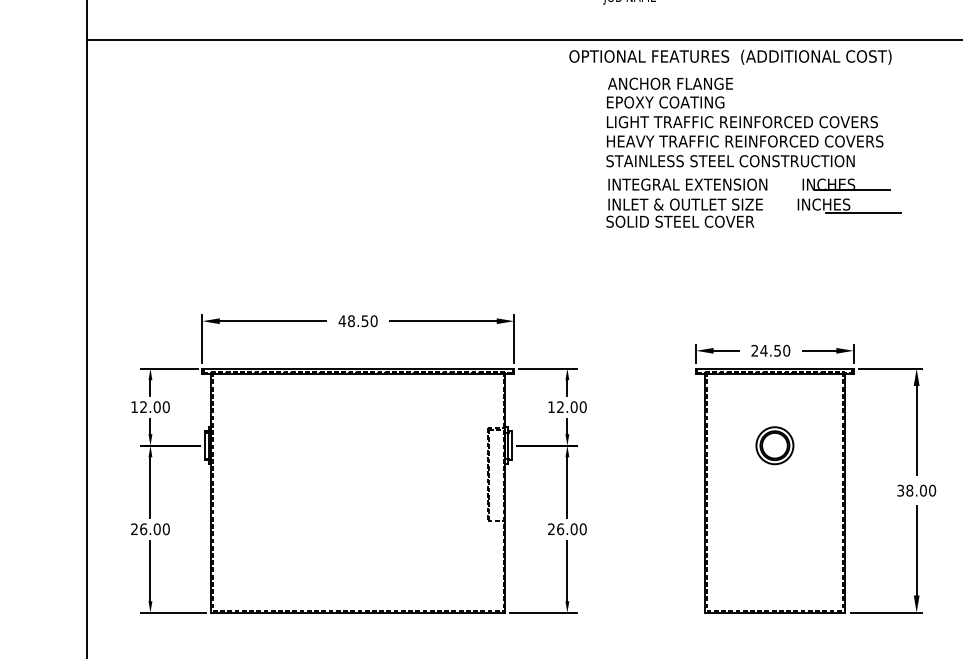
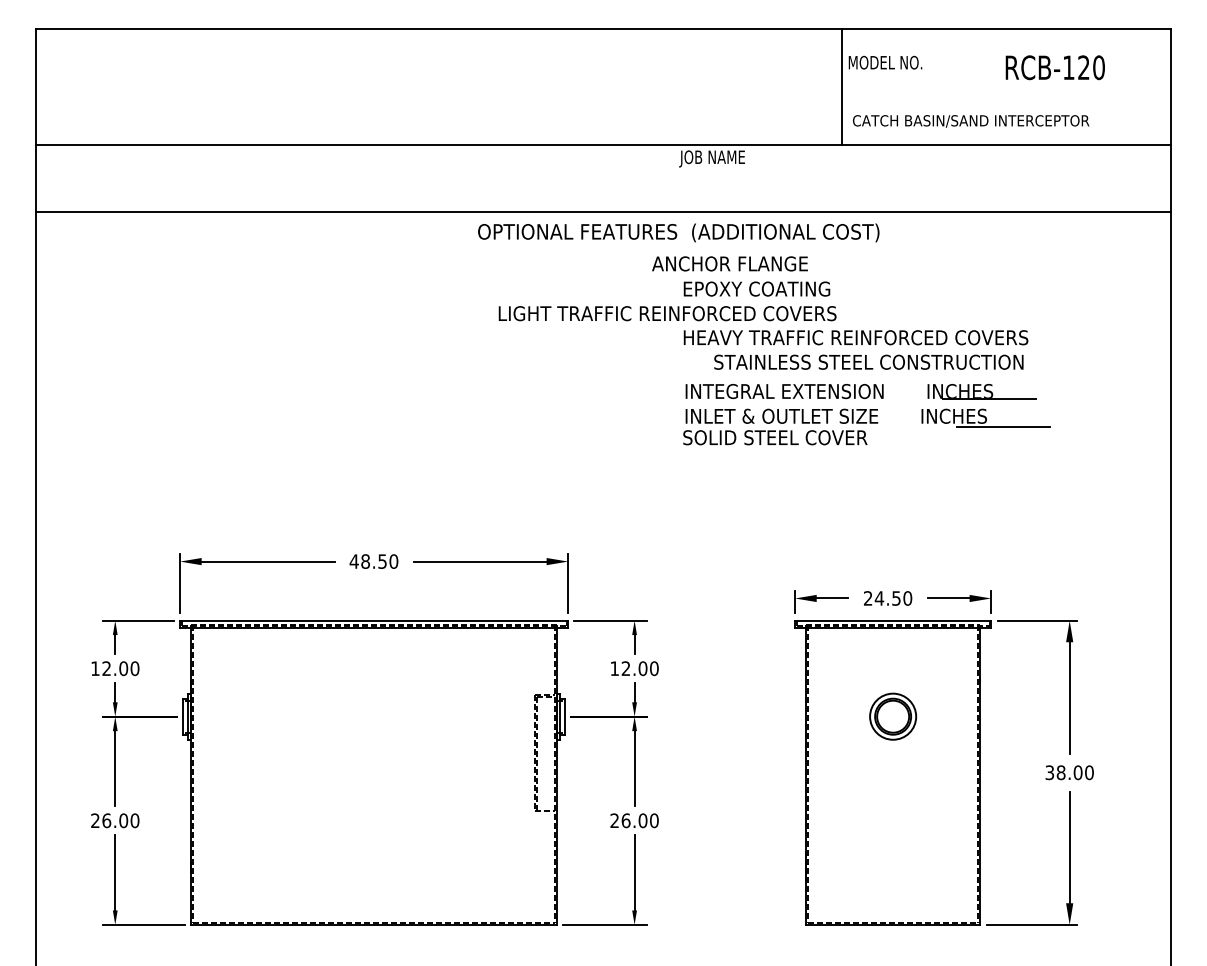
text: (730, 57) -> (678, 232), moved
text: (670, 83) -> (729, 263), moved
text: (742, 122) -> (667, 313), moved
text: (730, 160) -> (868, 361), moved

